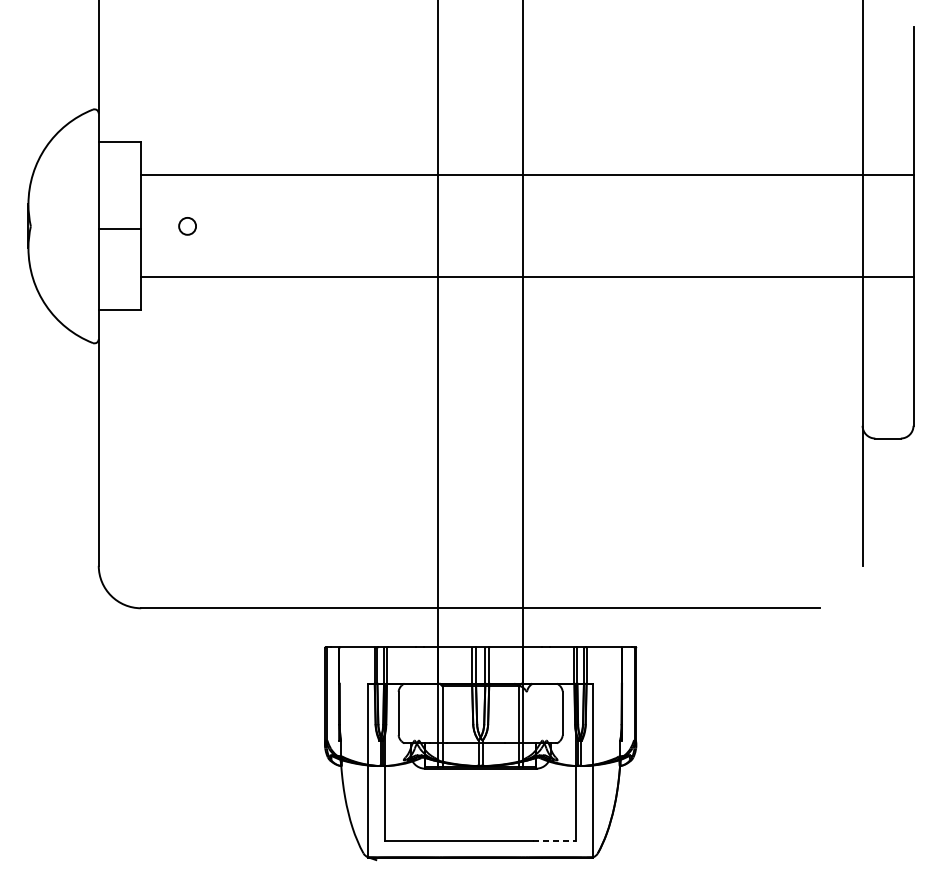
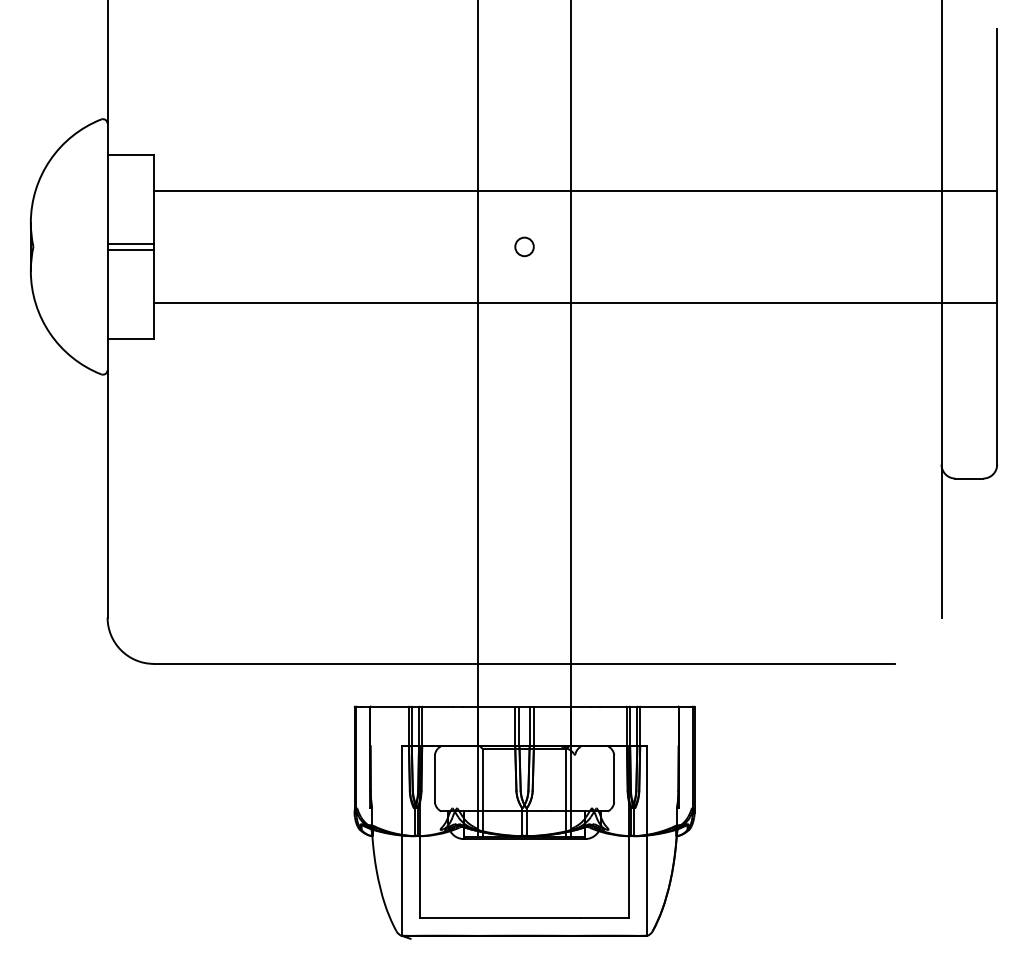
line: (119, 224) -> (130, 244), added
circle: (187, 225) -> (524, 246), moved
line: (554, 840) -> (605, 917), dashed -> solid

